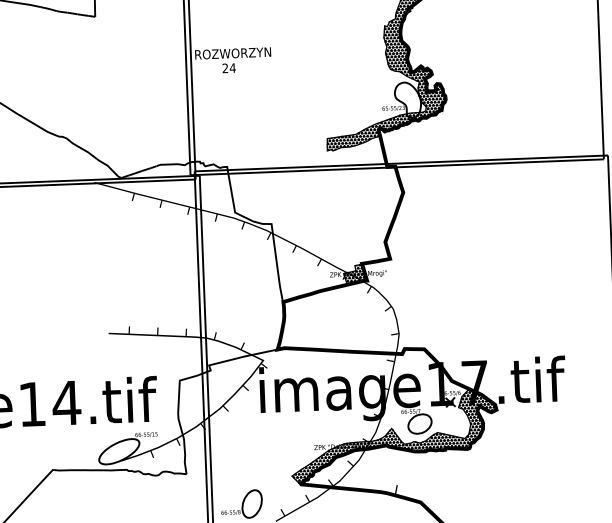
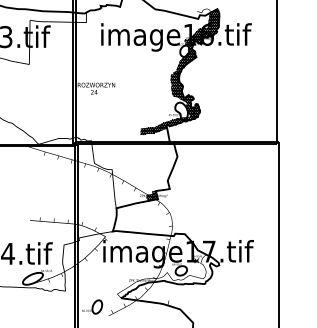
hatch: (394, 438) -> (168, 277), removed

